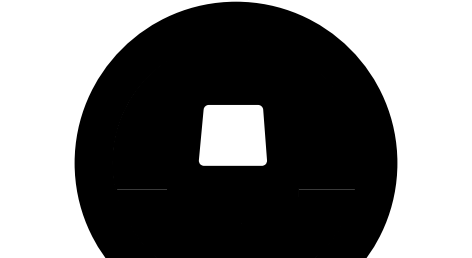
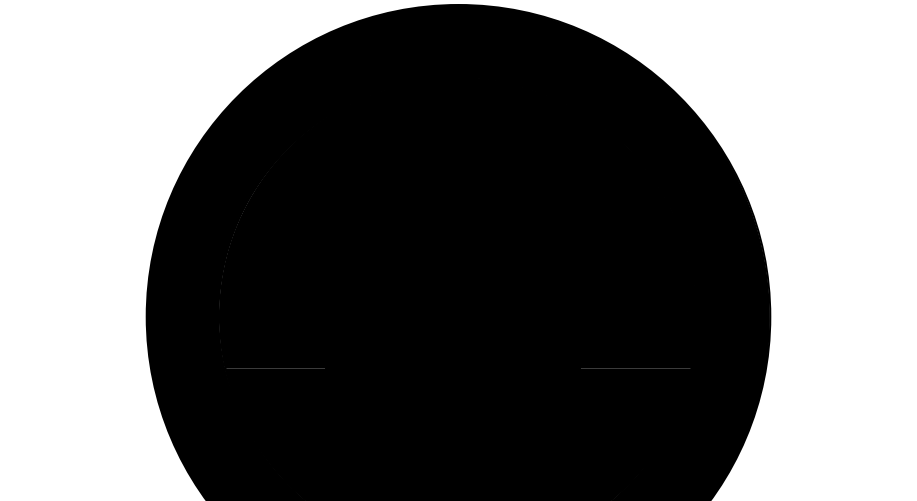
fill: (232, 134) -> (451, 261), added

